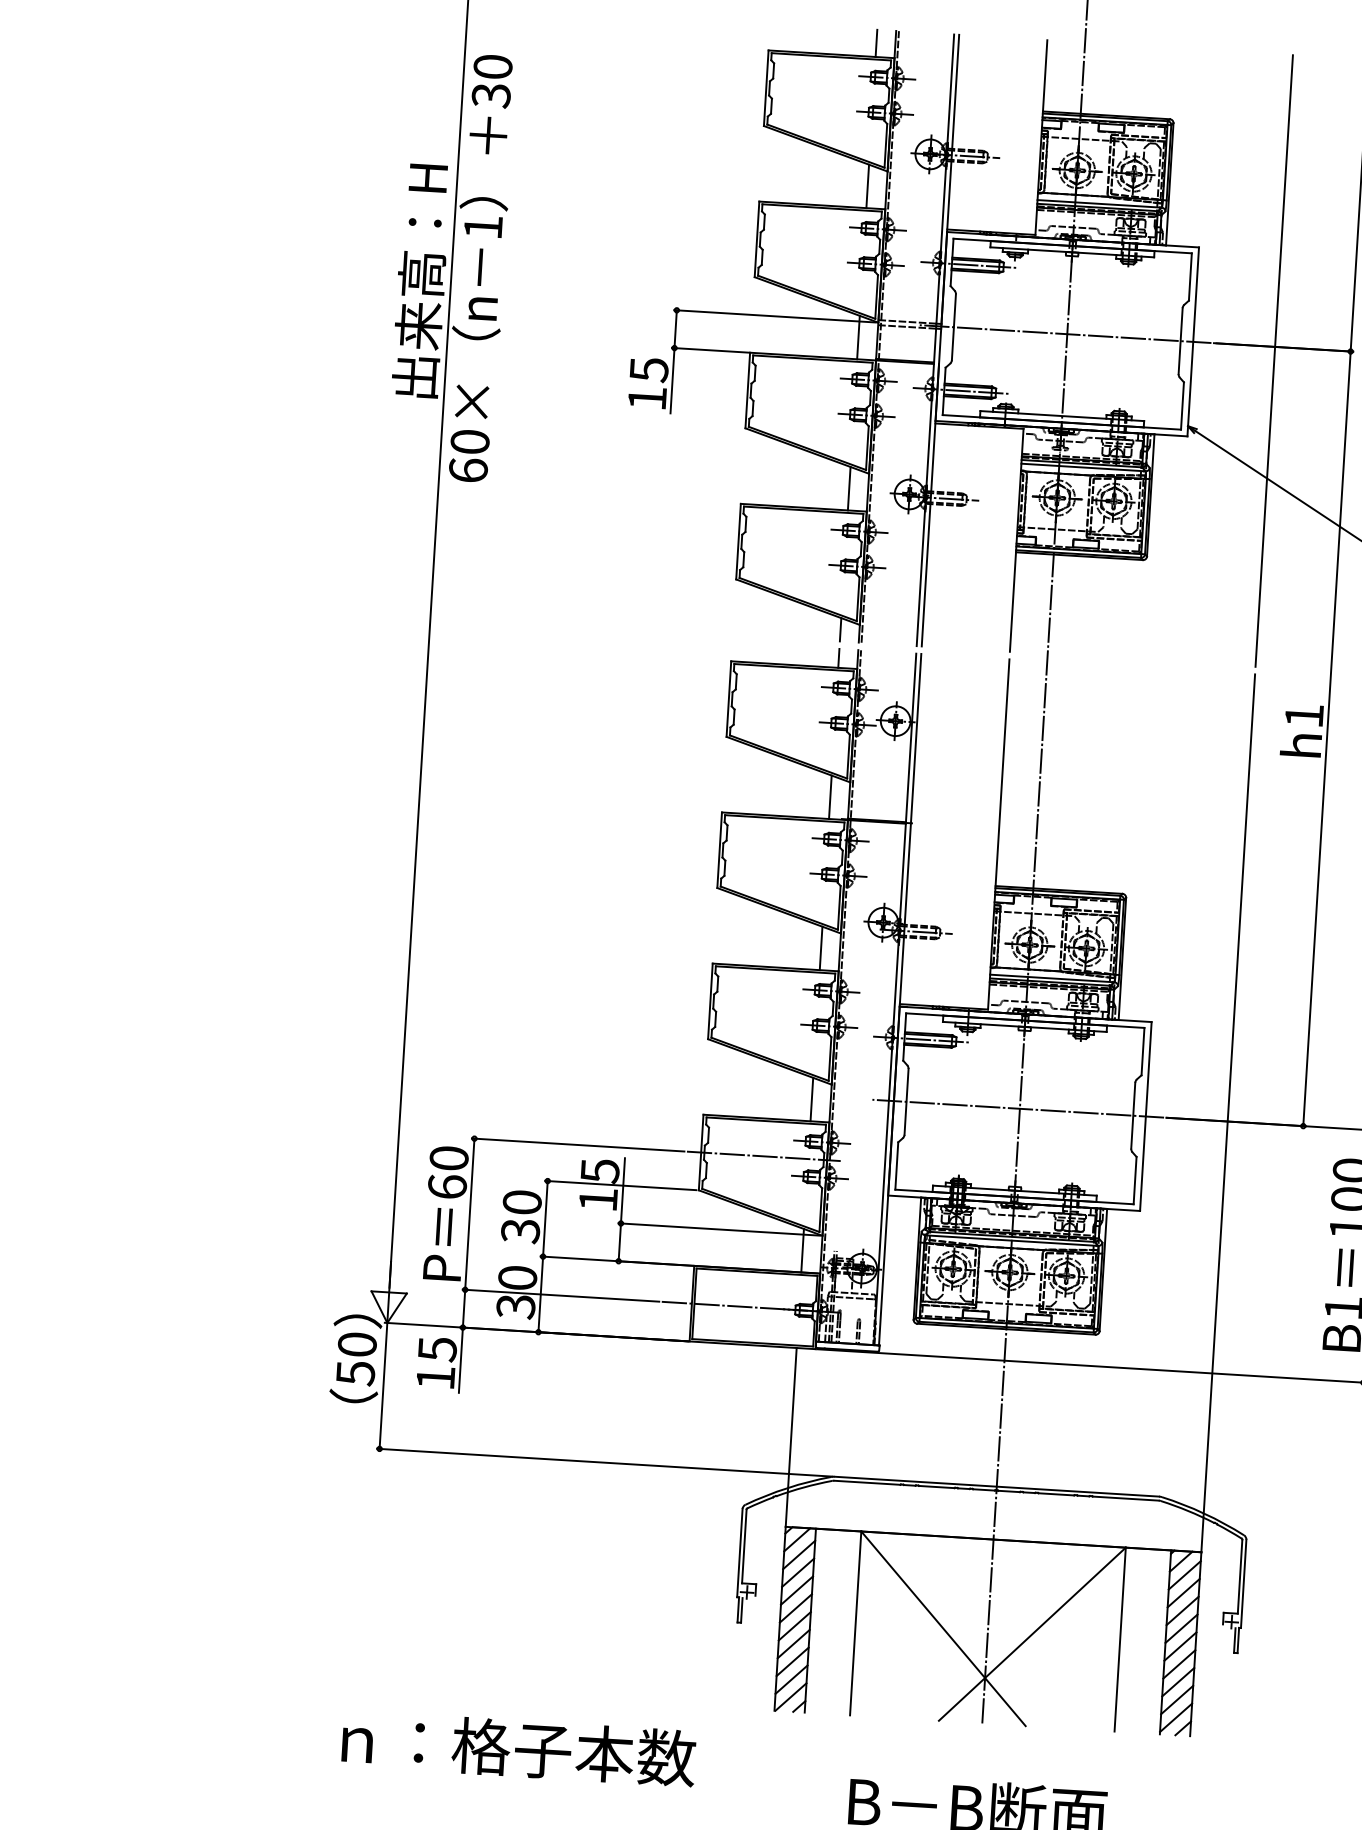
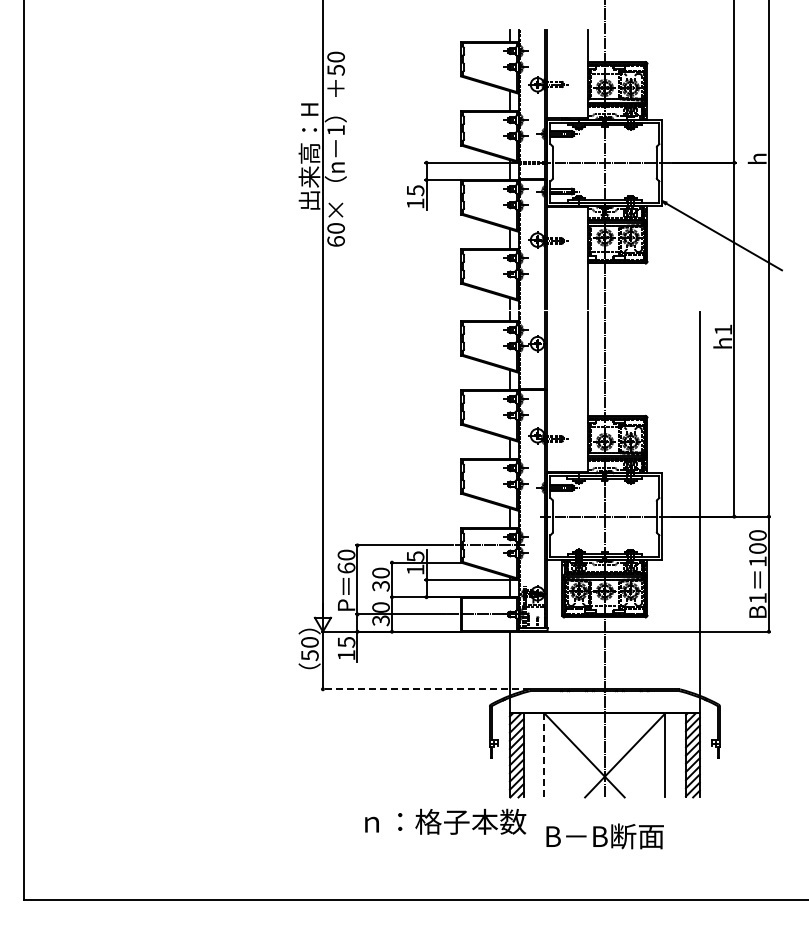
text: (489, 96) -> (335, 70), 30 -> 50
line: (1273, 359) -> (699, 168), removed
line: (604, 1463) -> (425, 689), solid -> dashed
line: (855, 1623) -> (544, 755), solid -> dashed
text: (518, 1747) -> (445, 821), moved

